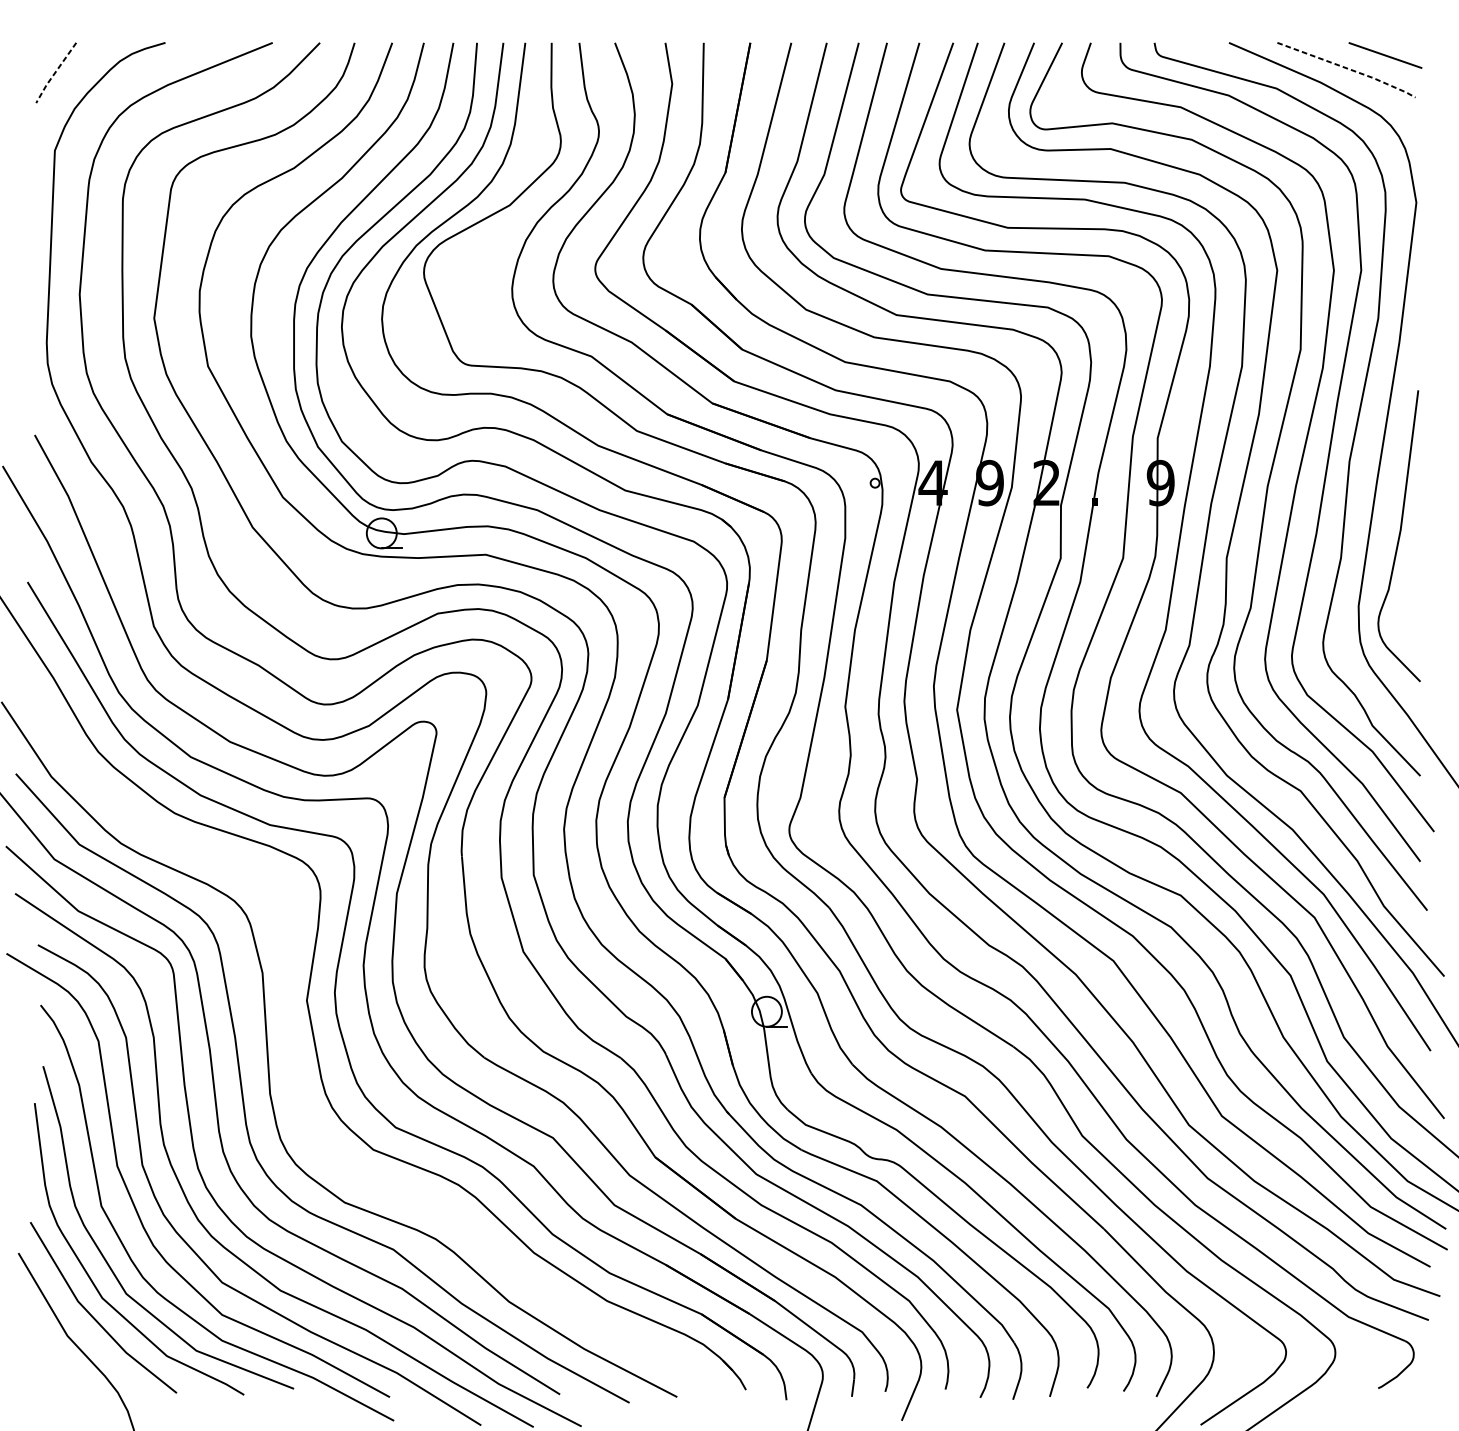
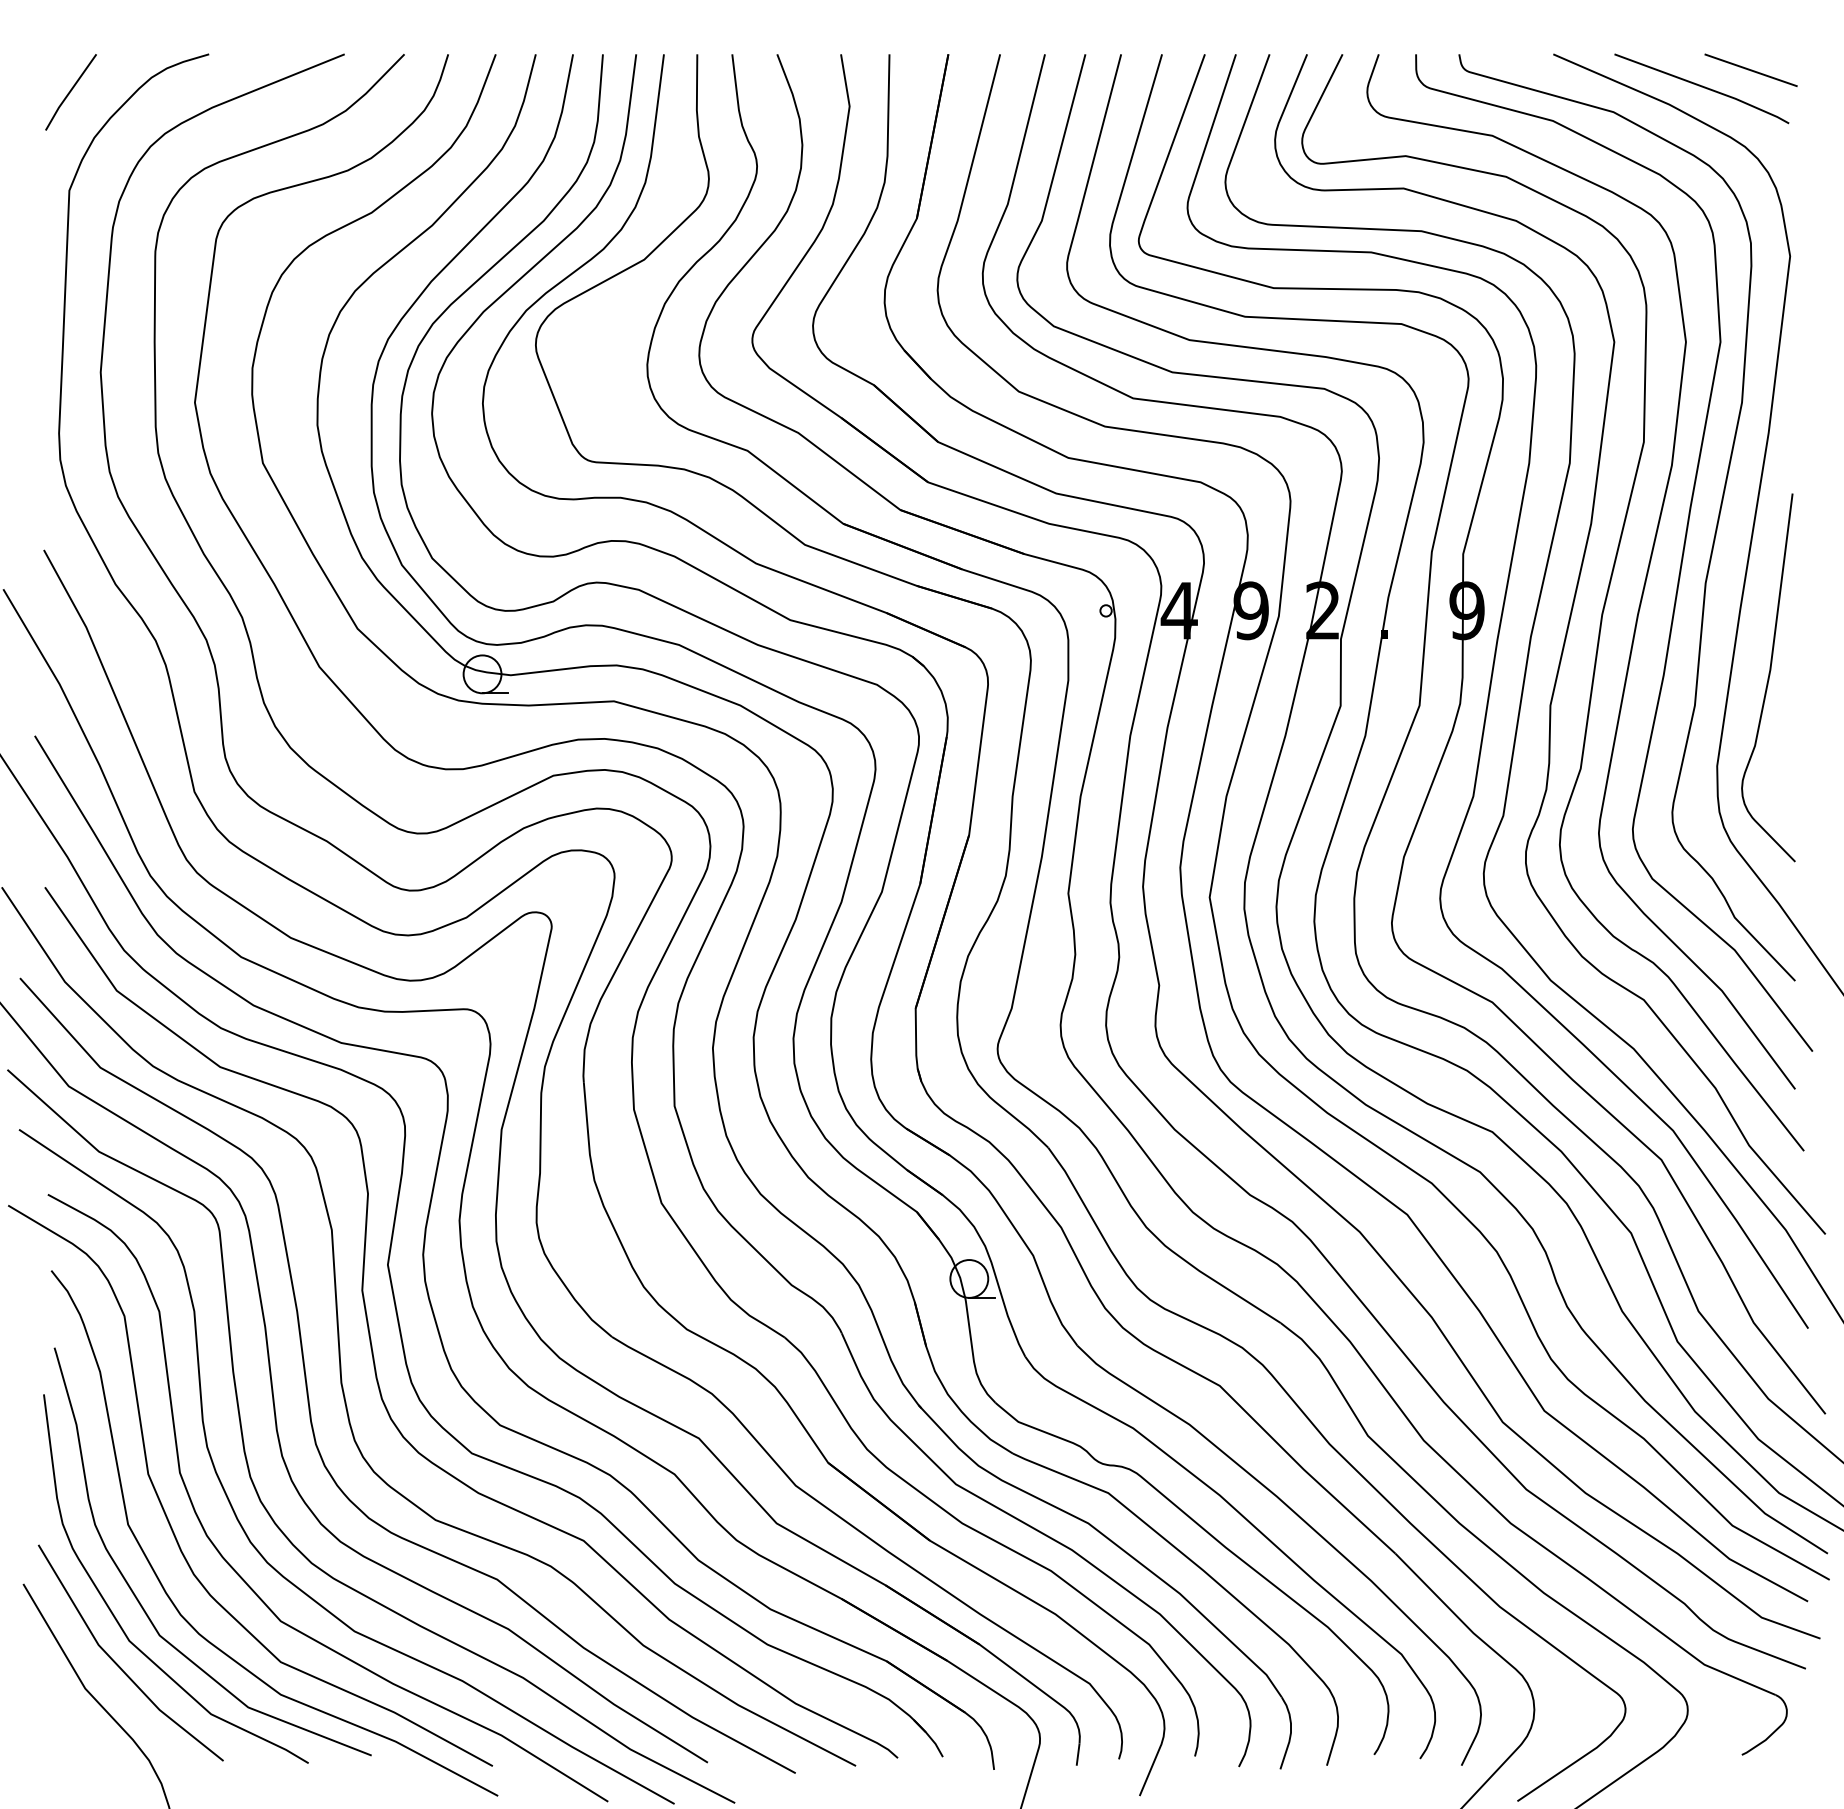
line: (1347, 69) -> (1703, 87), dashed -> solid
line: (55, 73) -> (69, 92), dashed -> solid
curve: (293, 1059) -> (371, 1339), added

